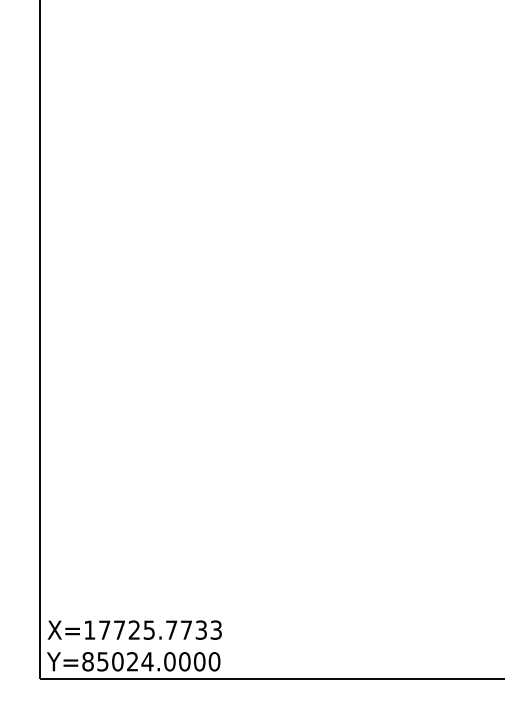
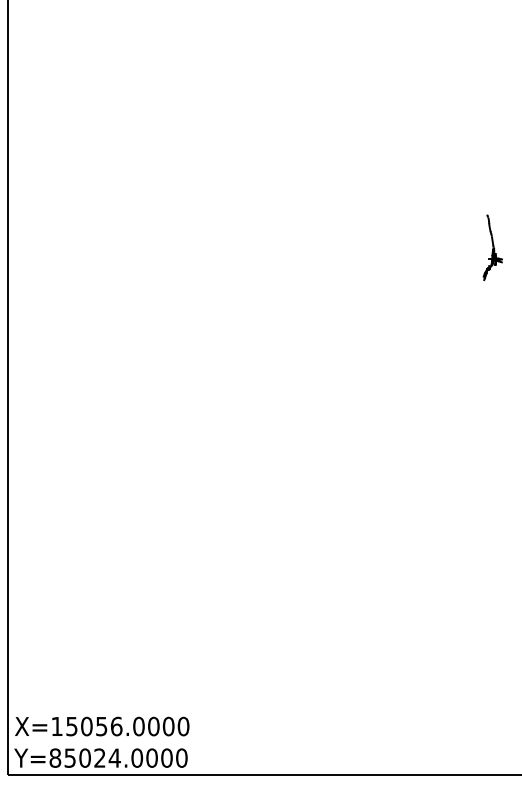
text: (160, 630) -> (127, 726), X=17725.7733 -> X=15056.0000

